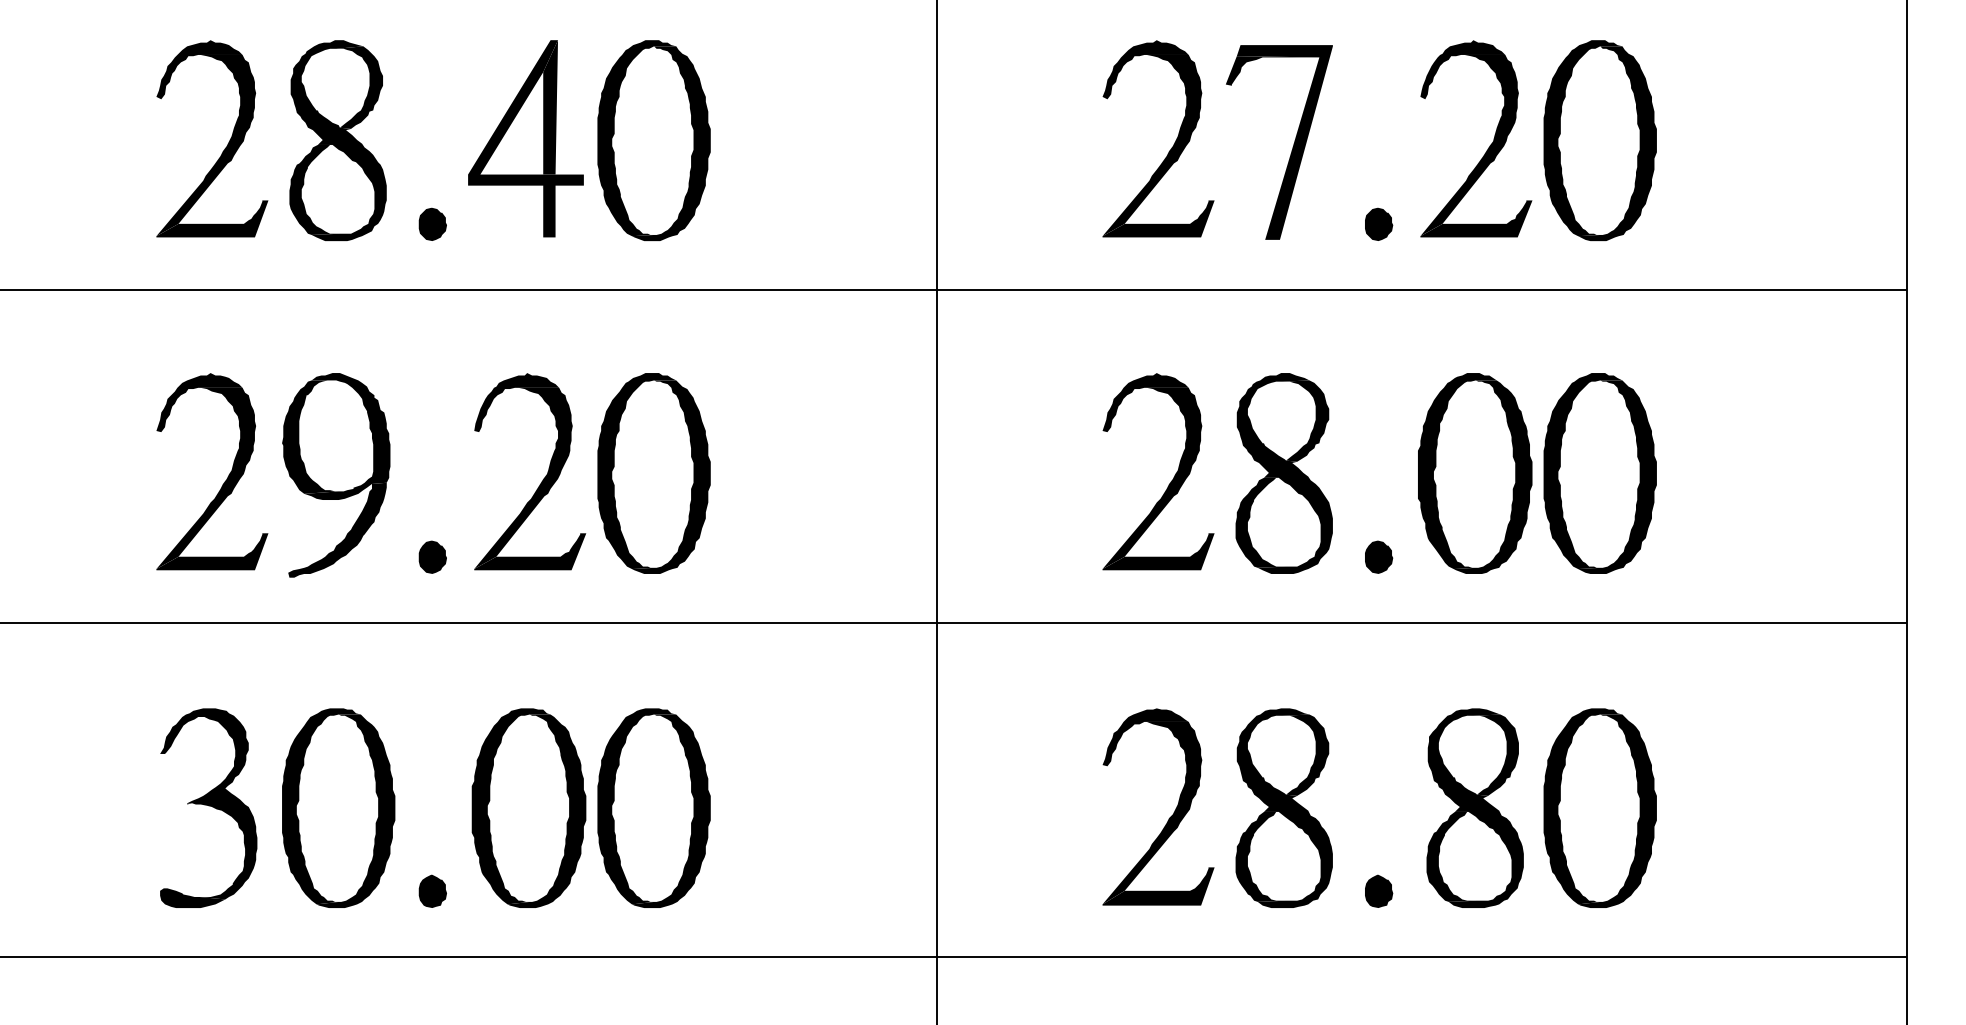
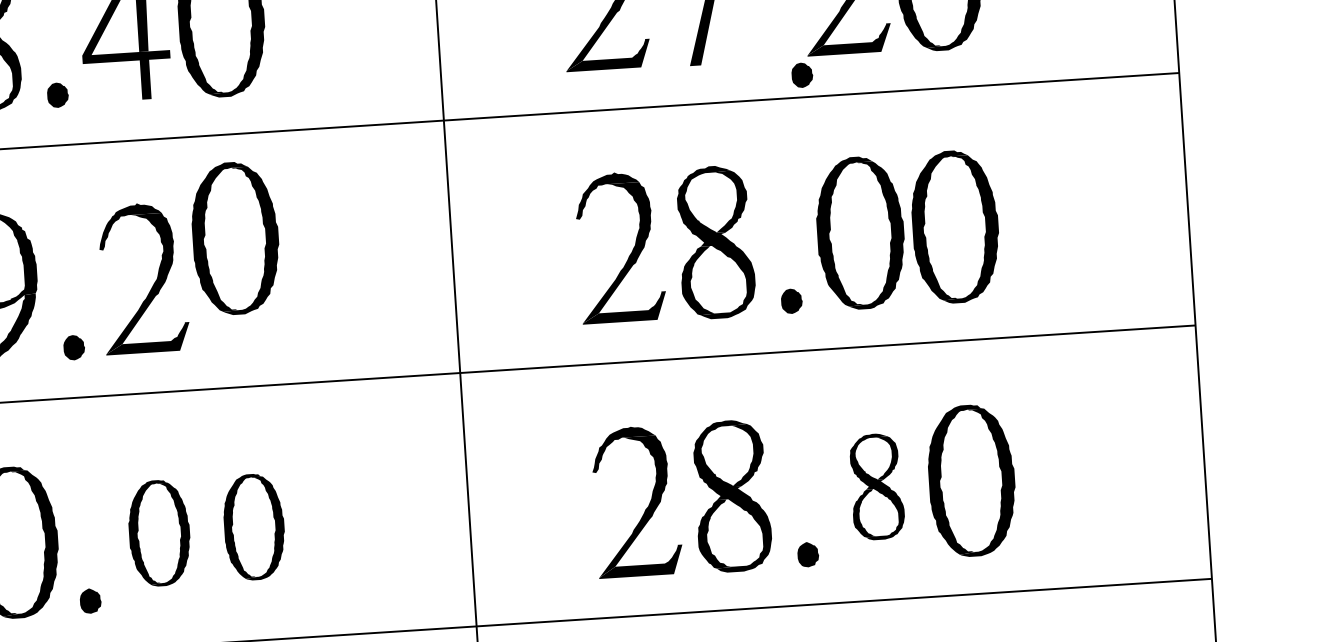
part: (1379, 223) -> (802, 74), moved
part: (653, 473) -> (235, 238), moved
part: (528, 807) -> (159, 532), size x0.7
part: (653, 807) -> (253, 526), size x0.7
part: (1474, 807) -> (876, 486), size x0.7

